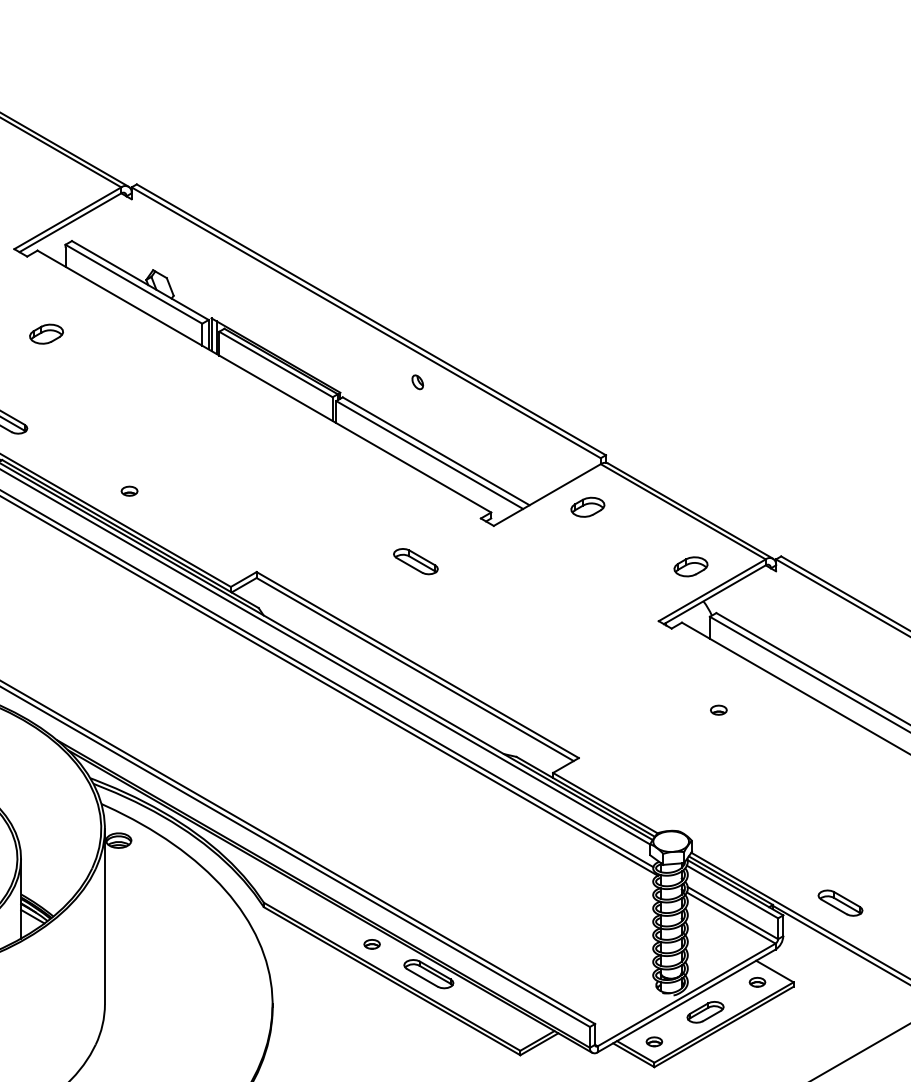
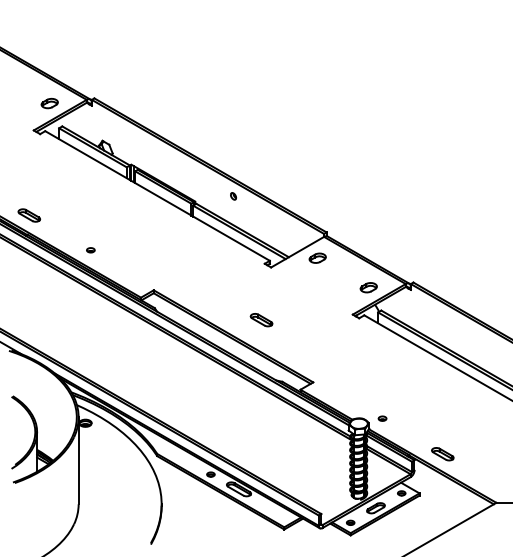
part: (46, 334) -> (49, 103), moved
part: (415, 562) -> (261, 320), moved
part: (718, 709) -> (382, 418), moved

